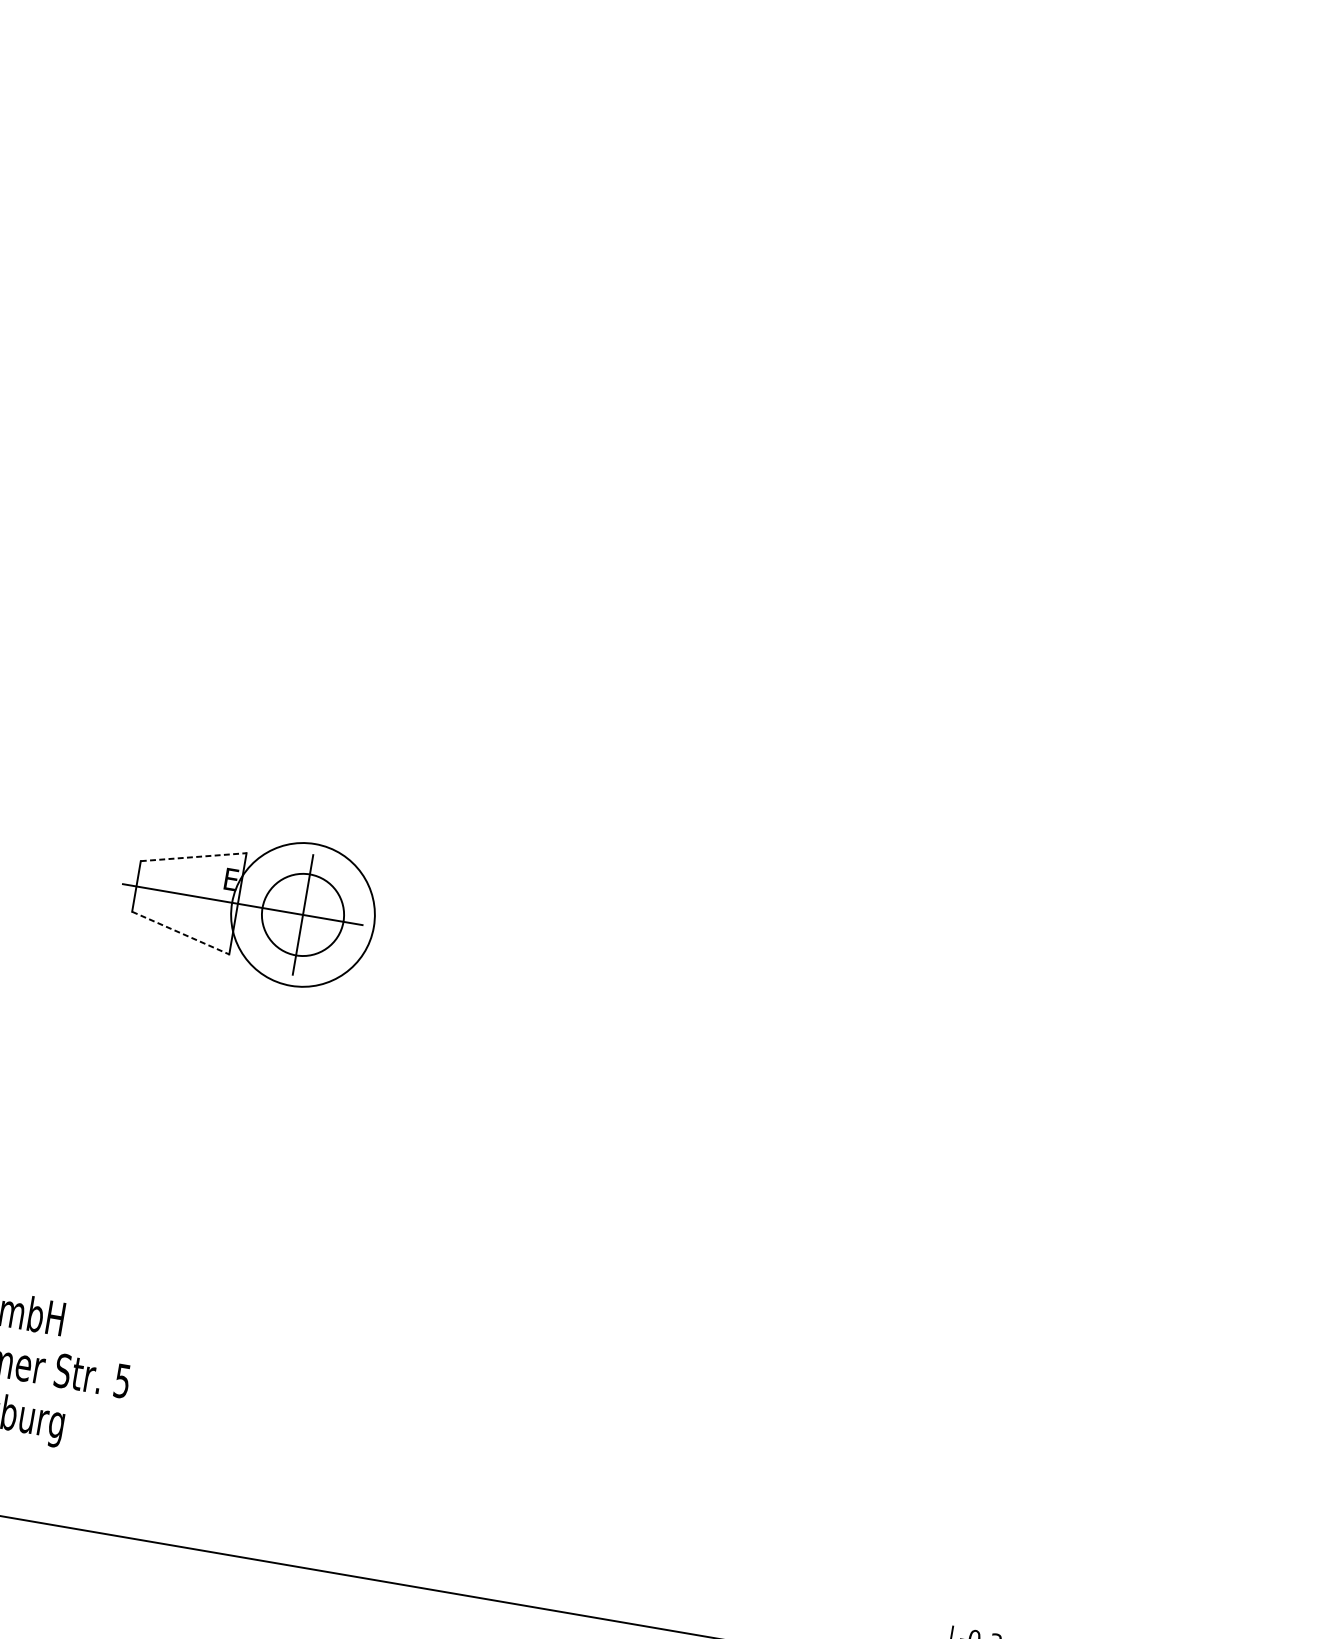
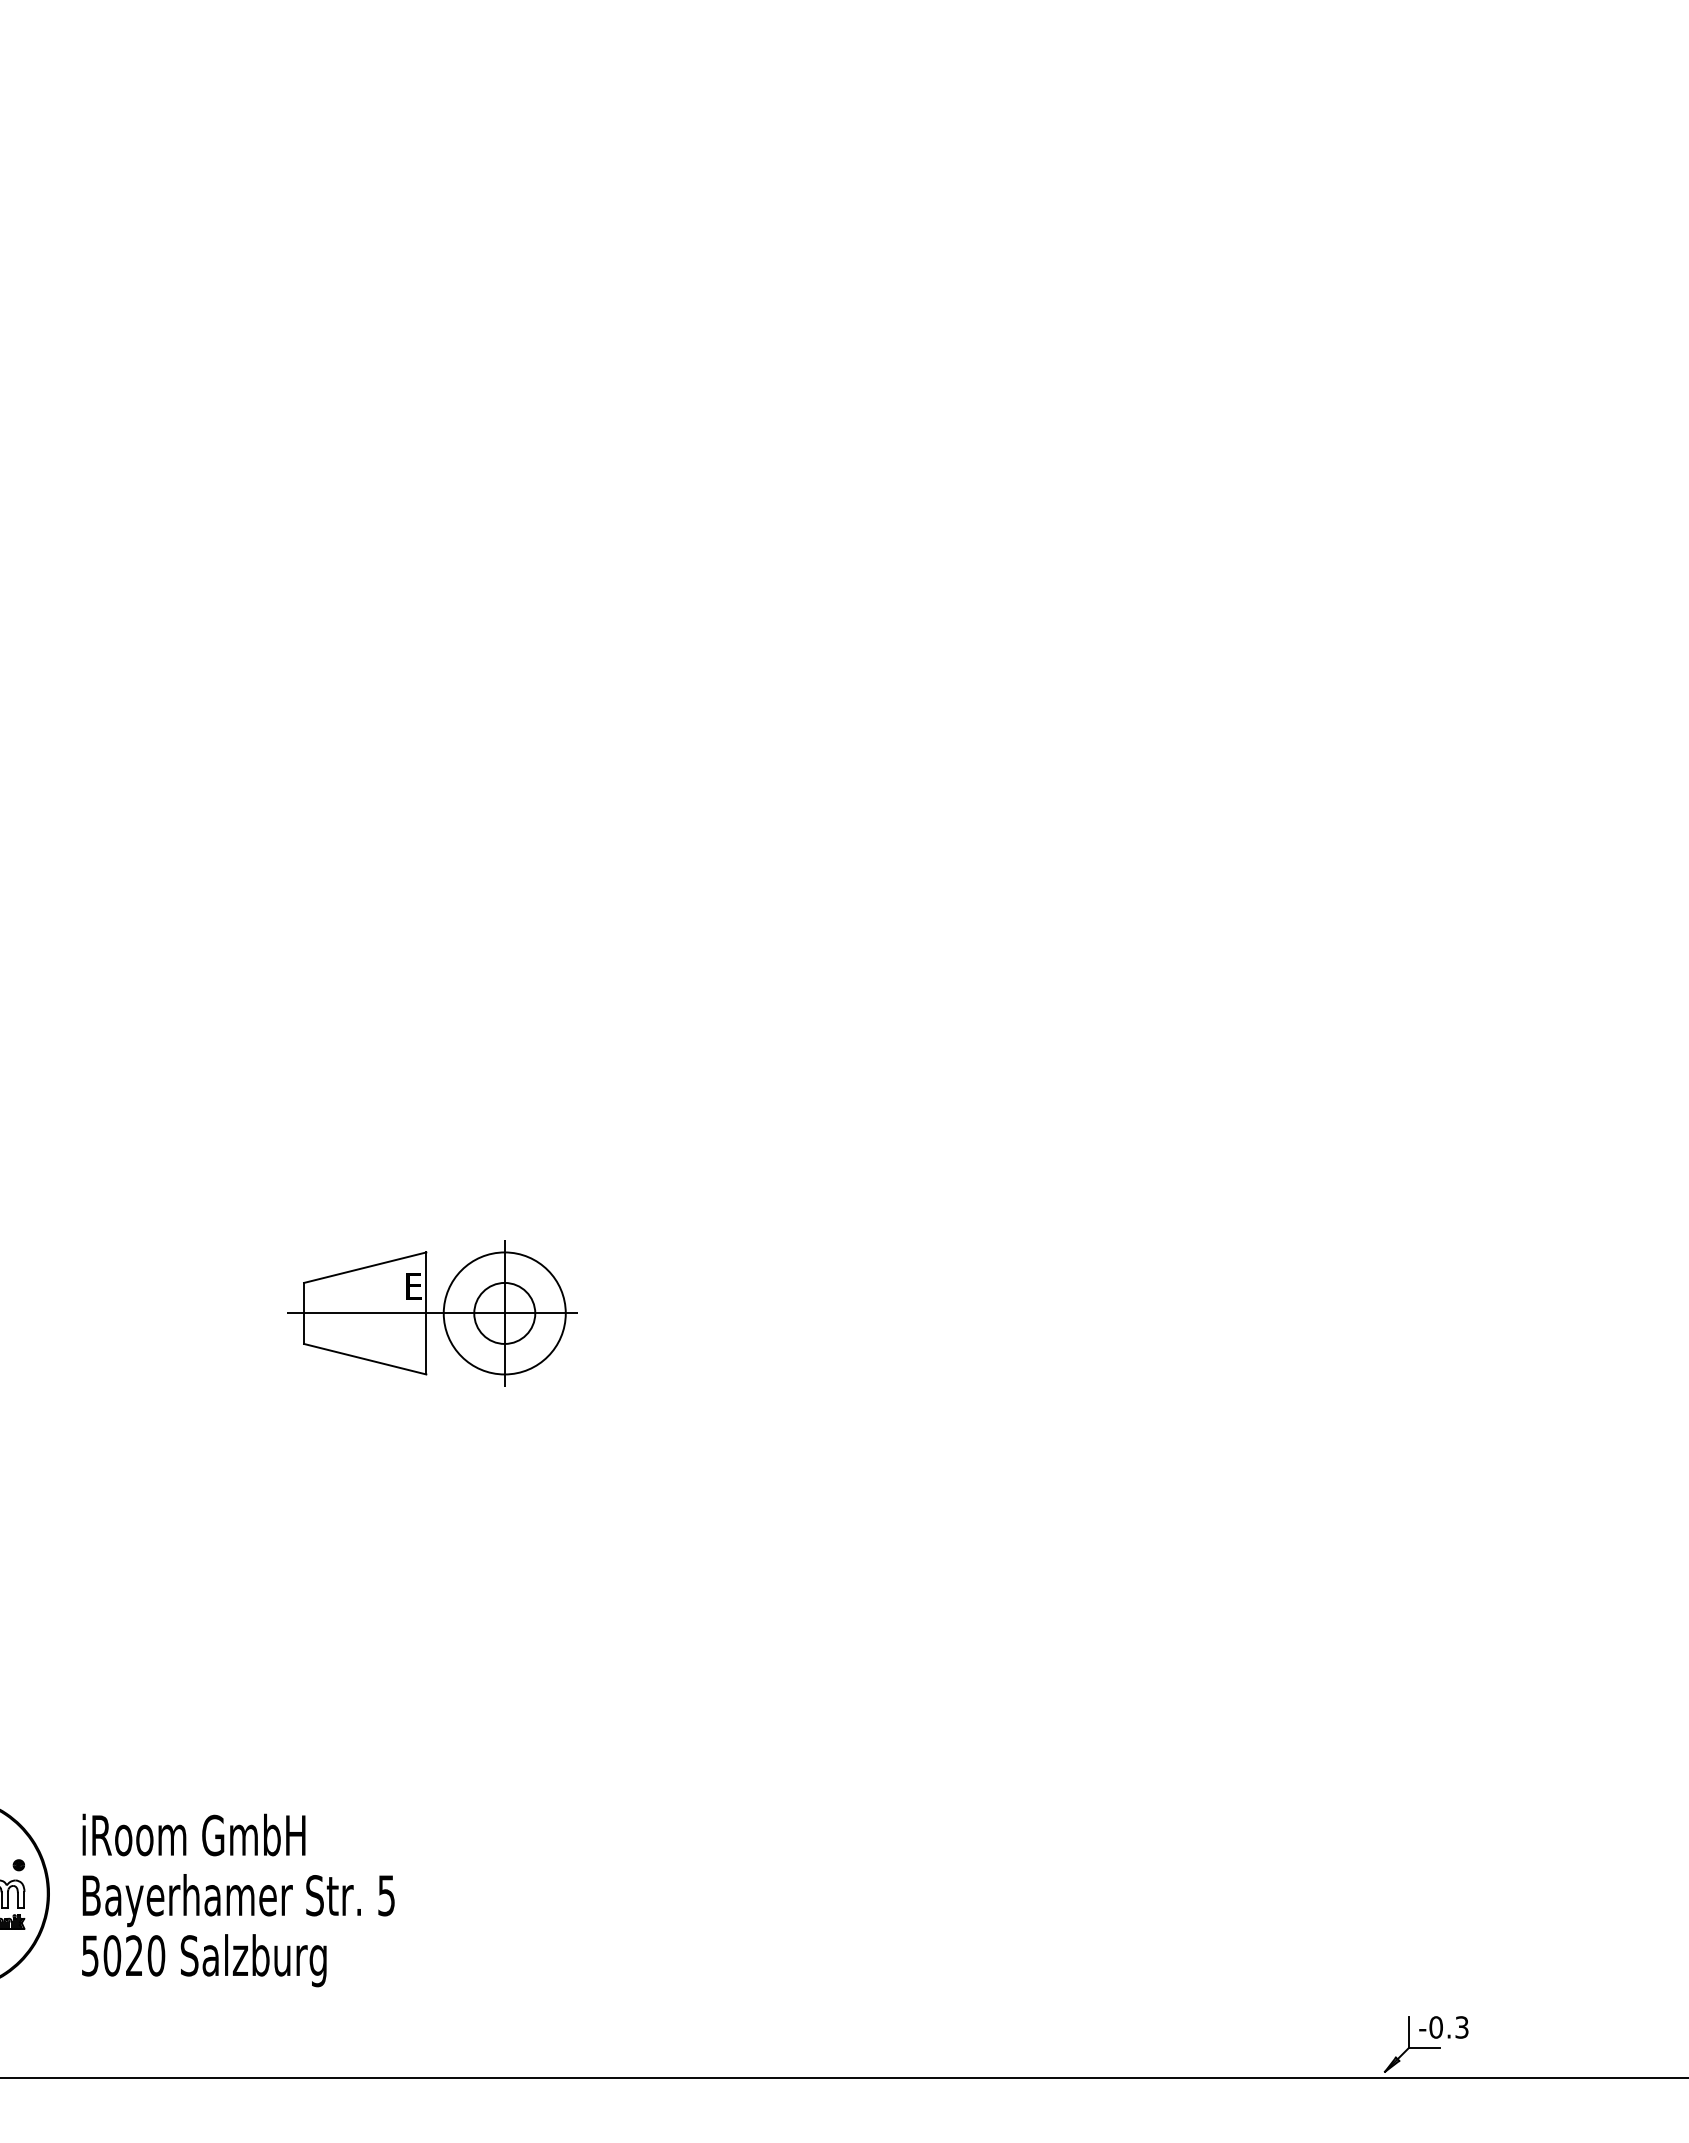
line: (194, 857) -> (365, 1267), dashed -> solid
circle: (302, 914) -> (504, 1312), size x0.62
circle: (302, 914) -> (504, 1313), size x0.71
line: (180, 933) -> (365, 1359), dashed -> solid

